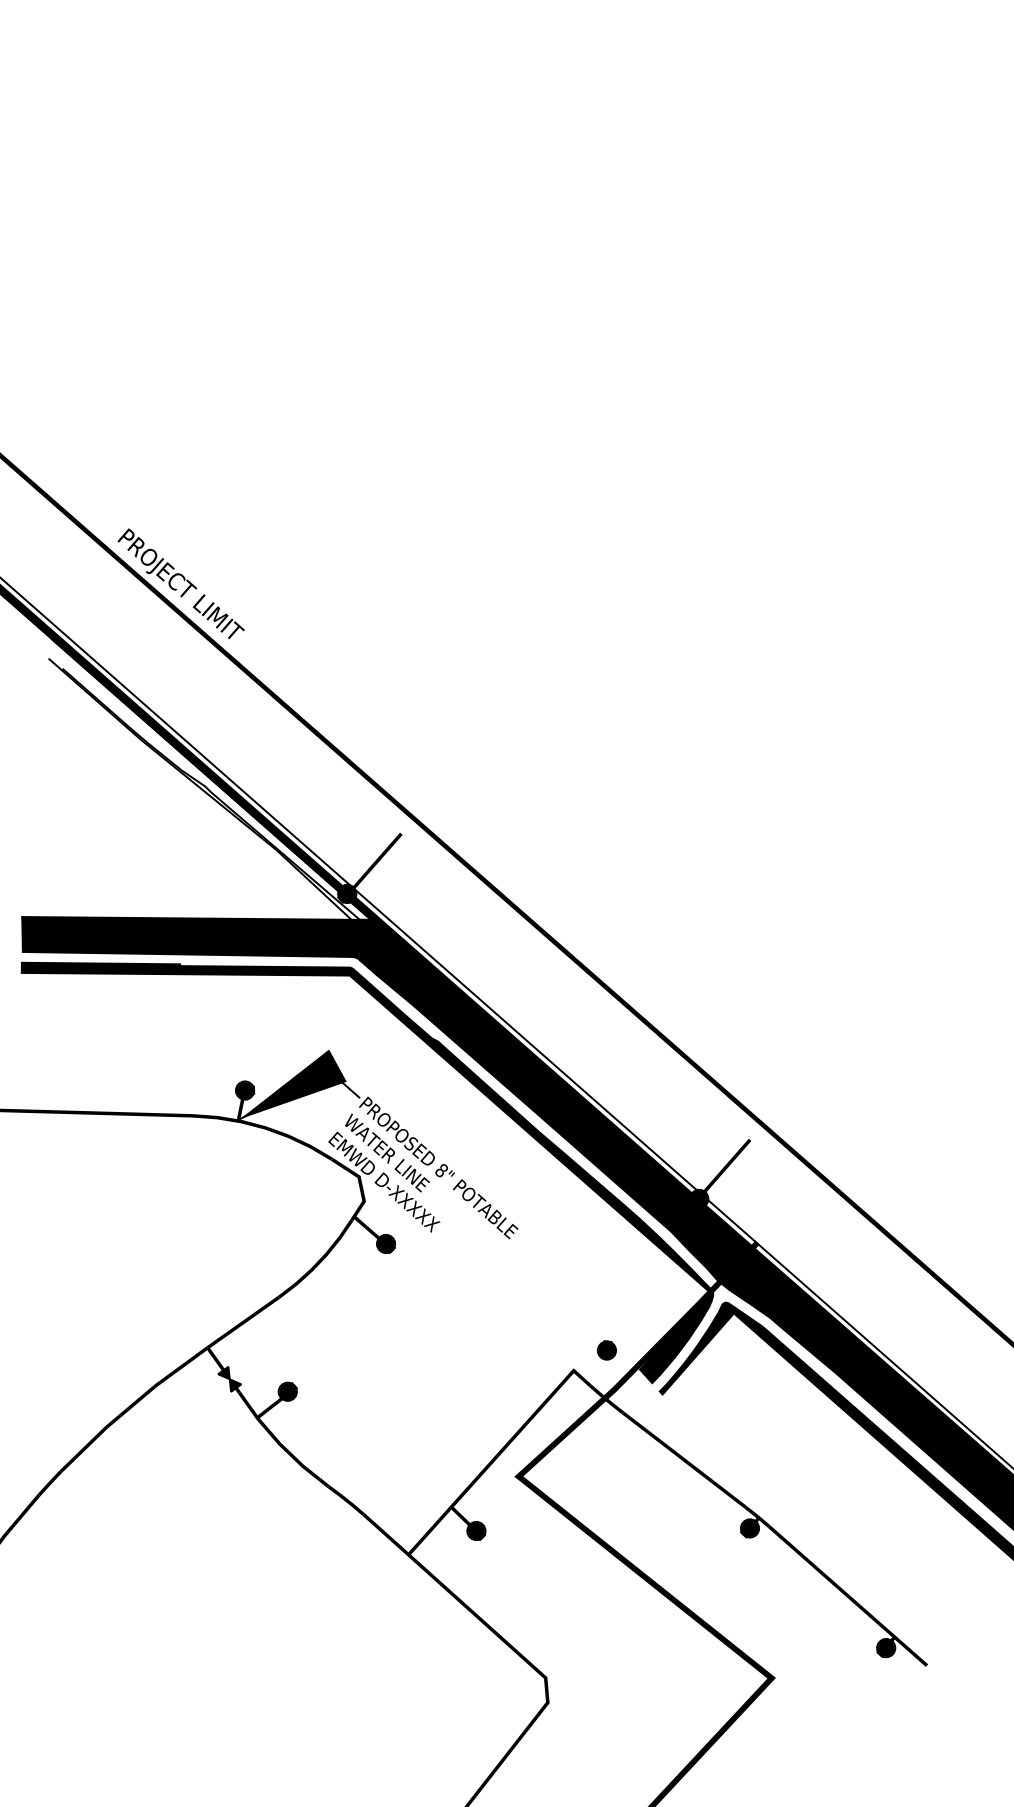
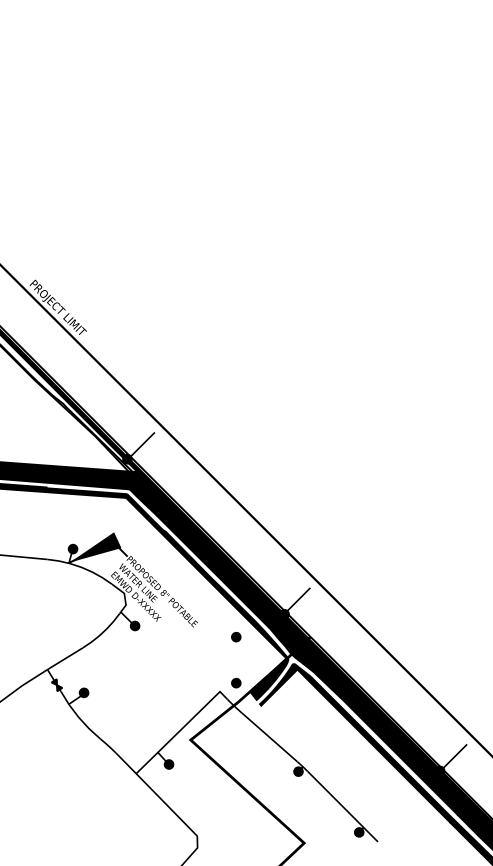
part: (601, 1254) -> (236, 637), added

